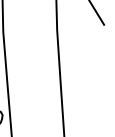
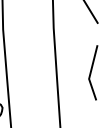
line: (97, 77) -> (91, 72), added

